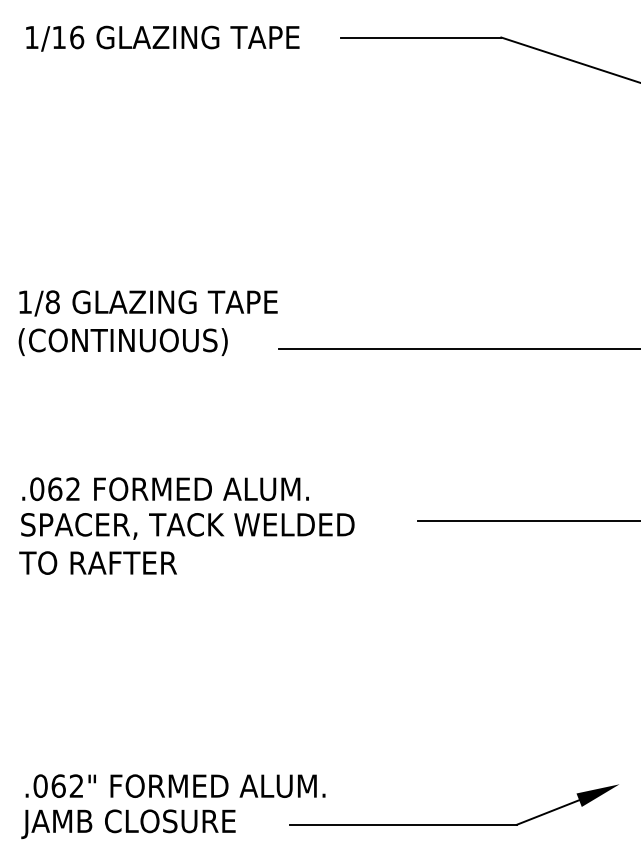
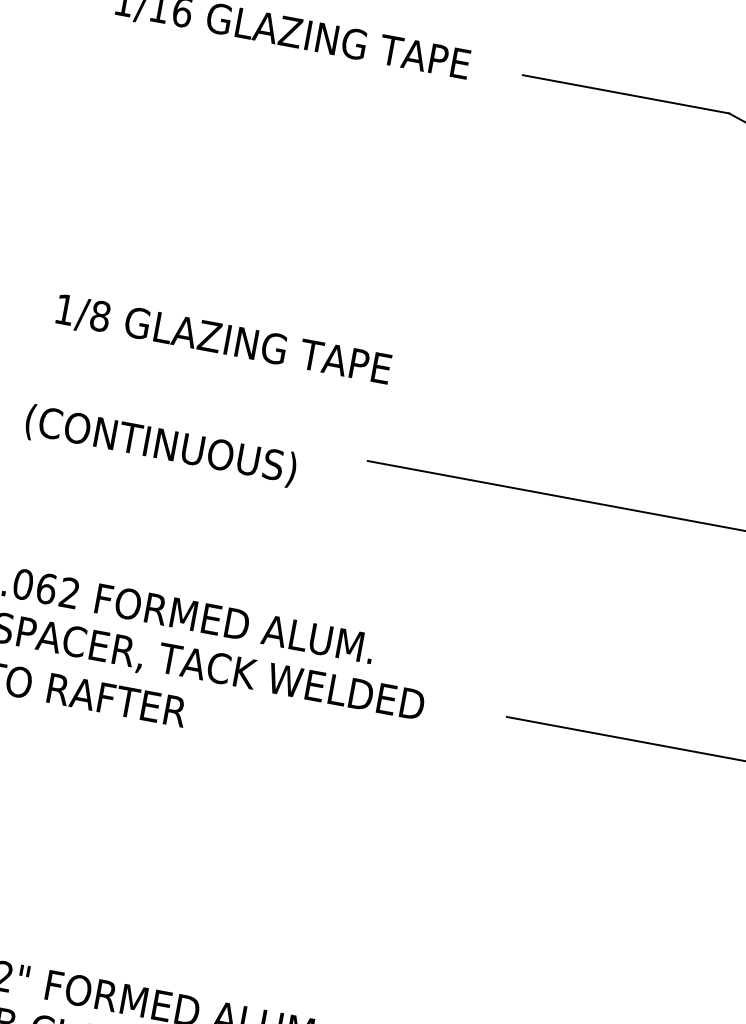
text: (148, 303) -> (223, 340), moved
text: (122, 341) -> (160, 445), moved

